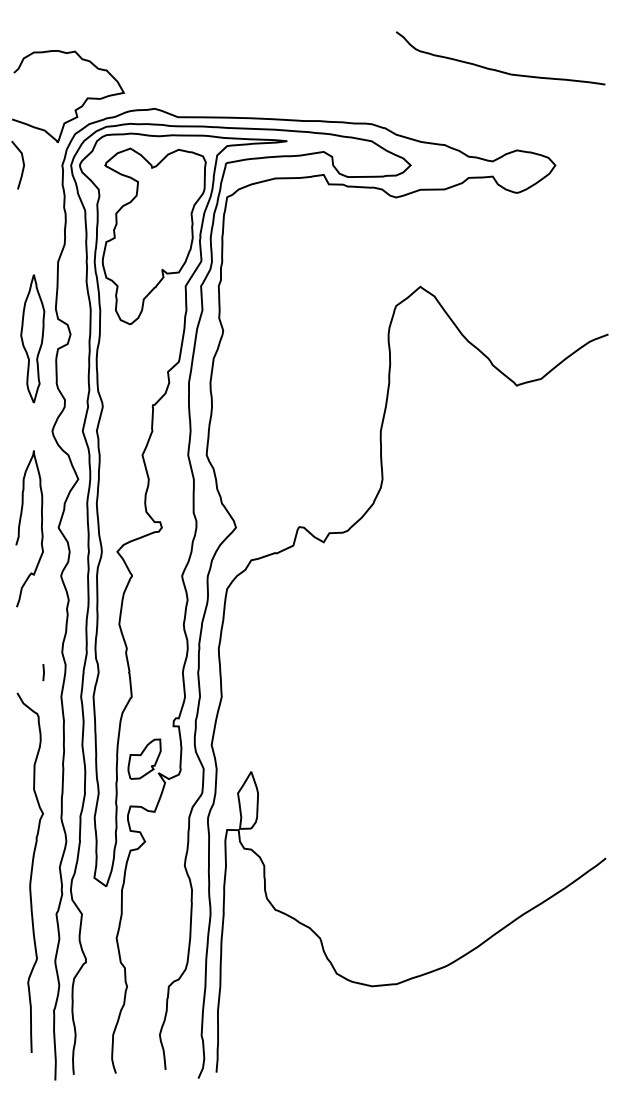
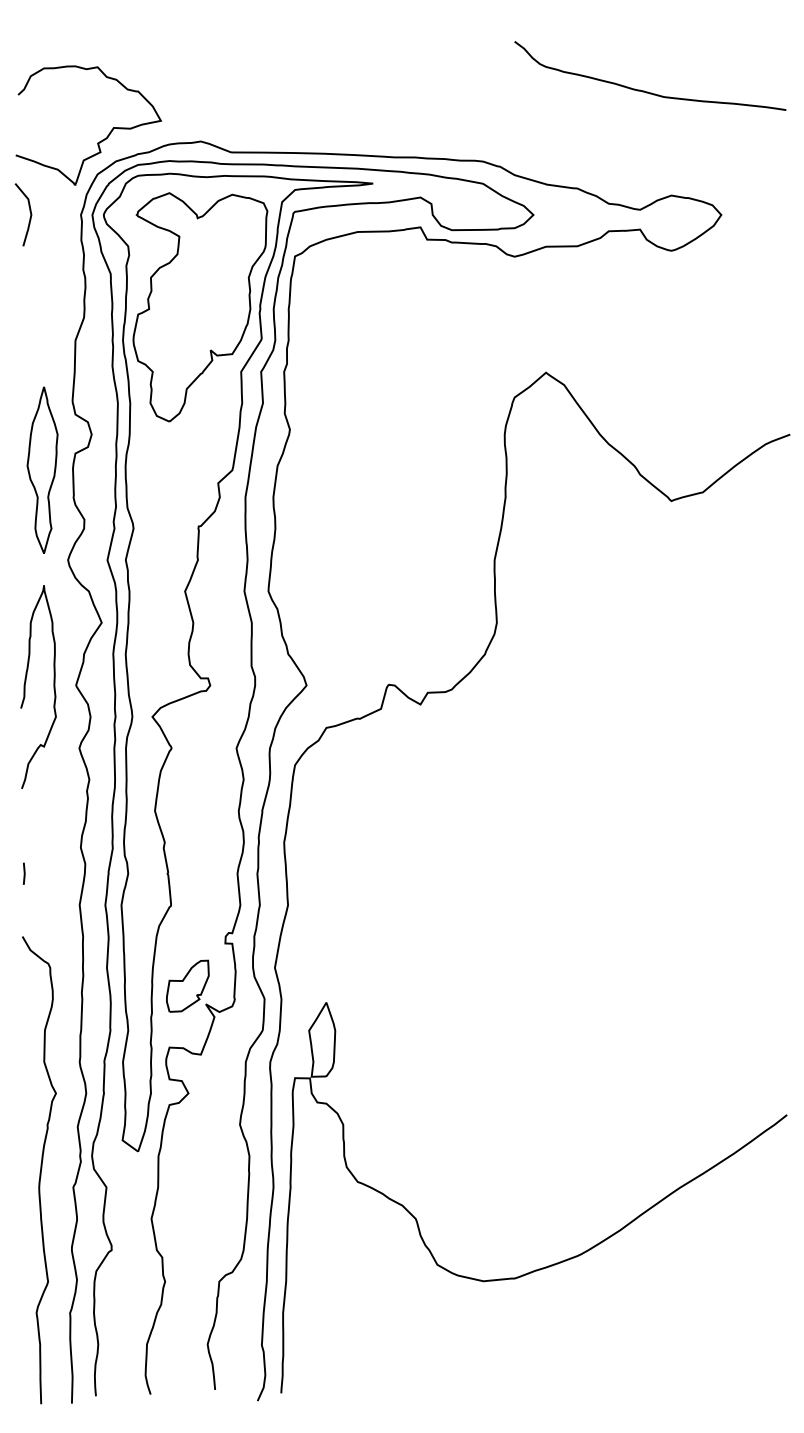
part: (32, 338) -> (42, 469), moved
line: (43, 672) -> (24, 873), moved
curve: (30, 872) -> (39, 1169), moved

